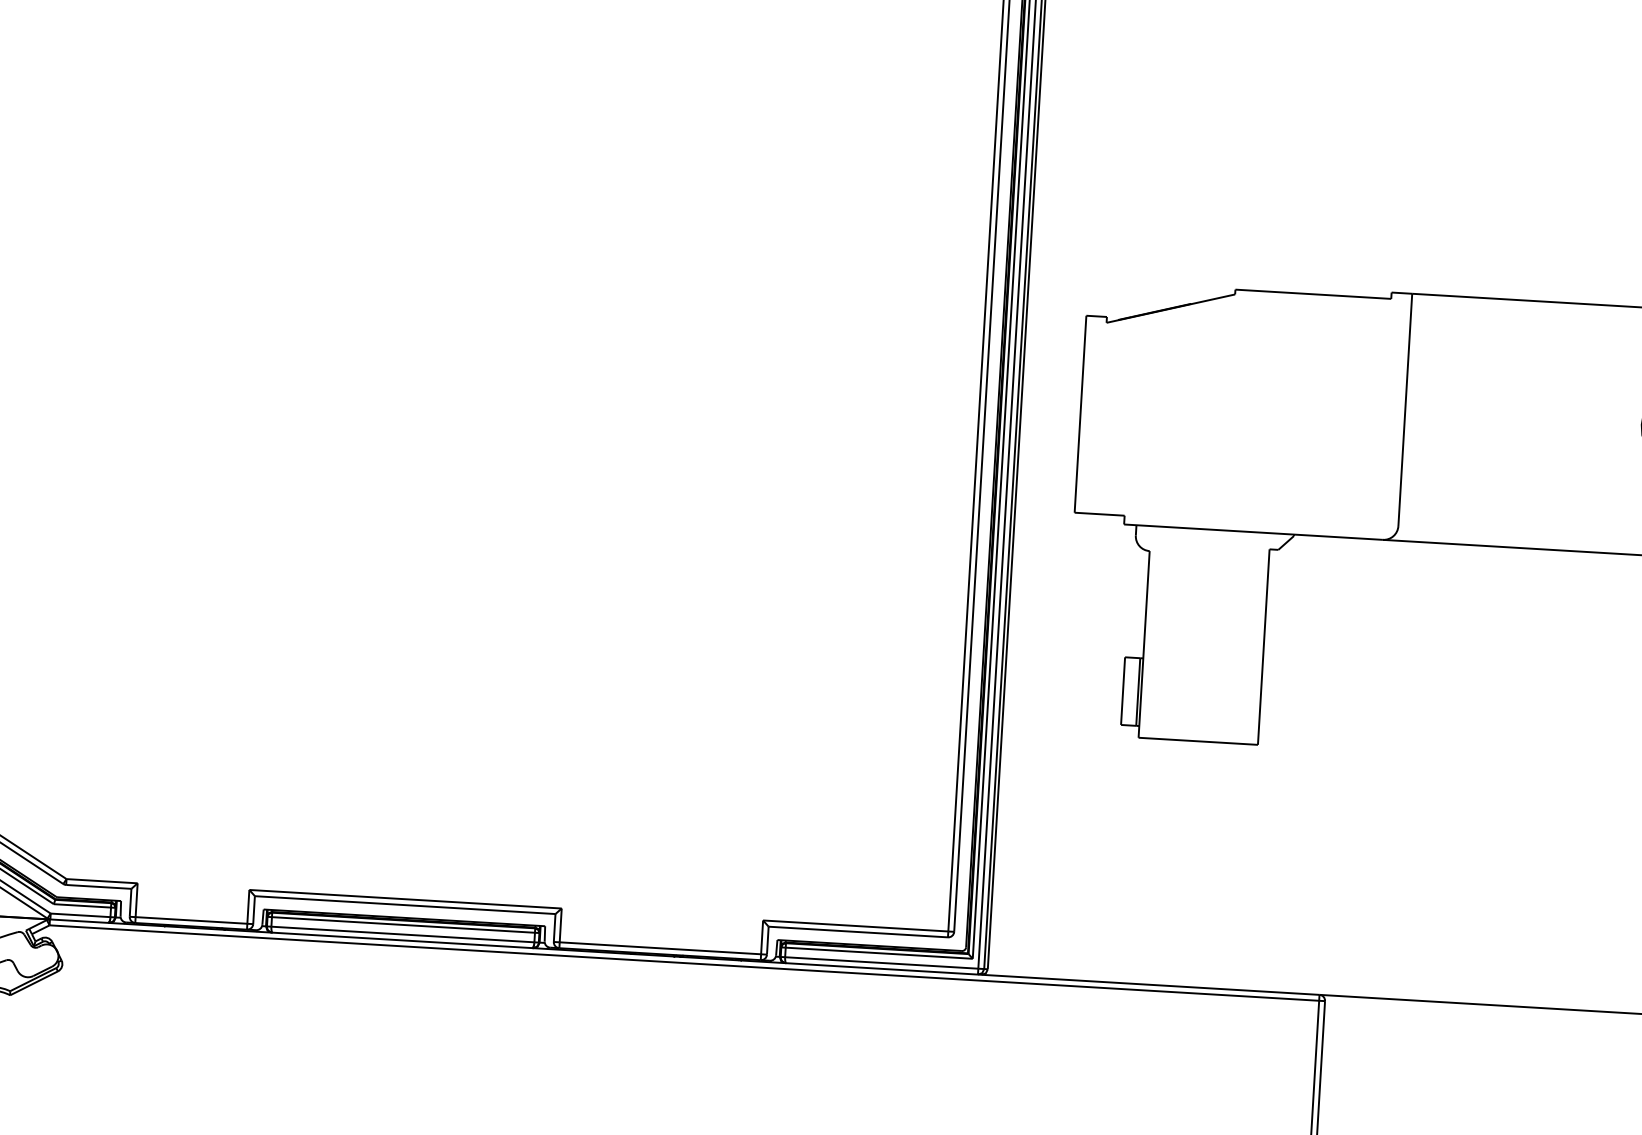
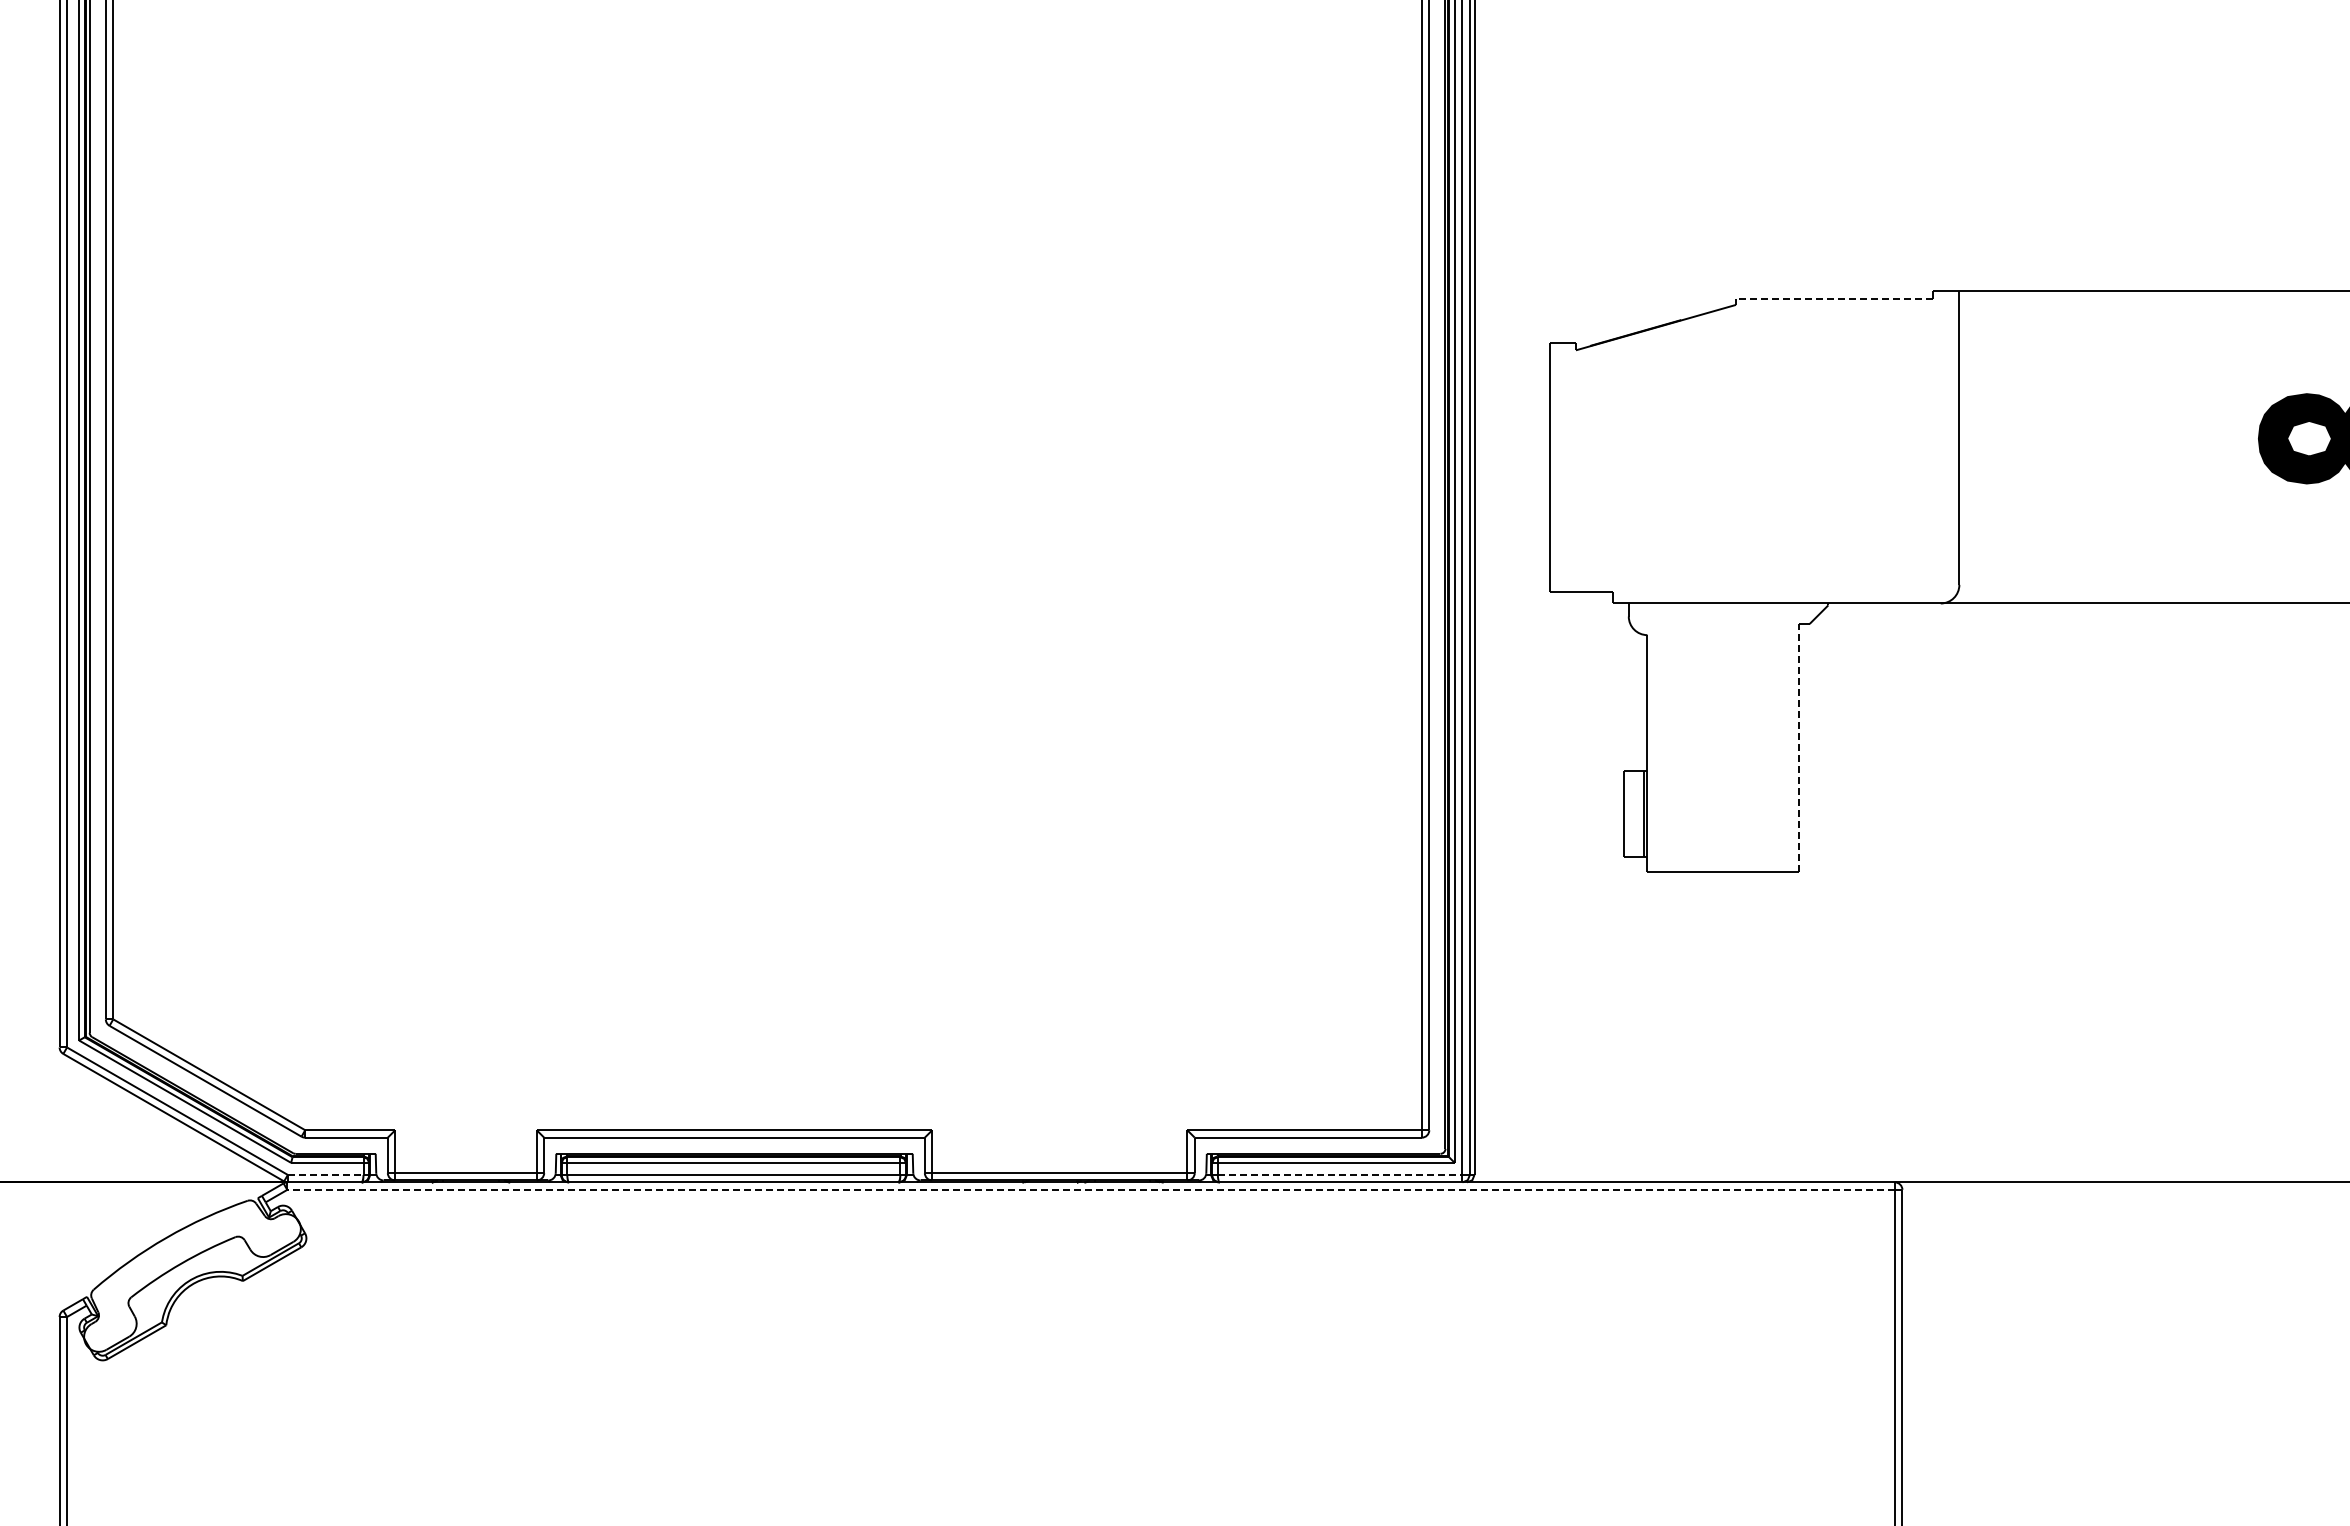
line: (1313, 294) -> (1834, 298), solid -> dashed
line: (1263, 646) -> (1798, 747), solid -> dashed
line: (80, 915) -> (325, 1174), solid -> dashed
line: (684, 962) -> (1091, 1189), solid -> dashed
line: (882, 962) -> (1340, 1174), solid -> dashed

